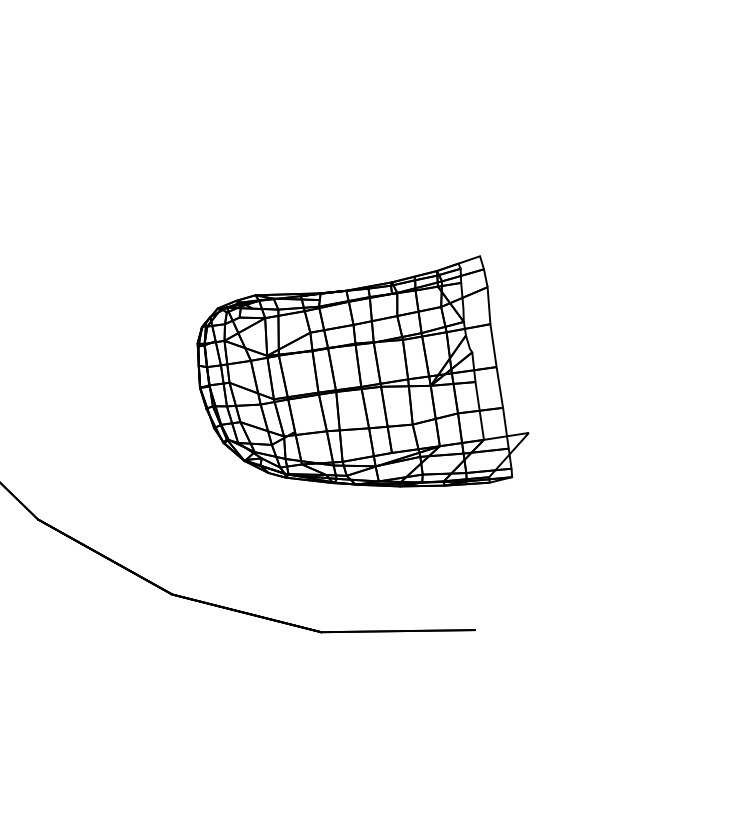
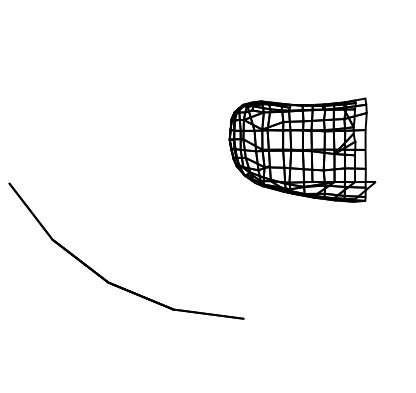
part: (360, 386) -> (302, 149), moved

